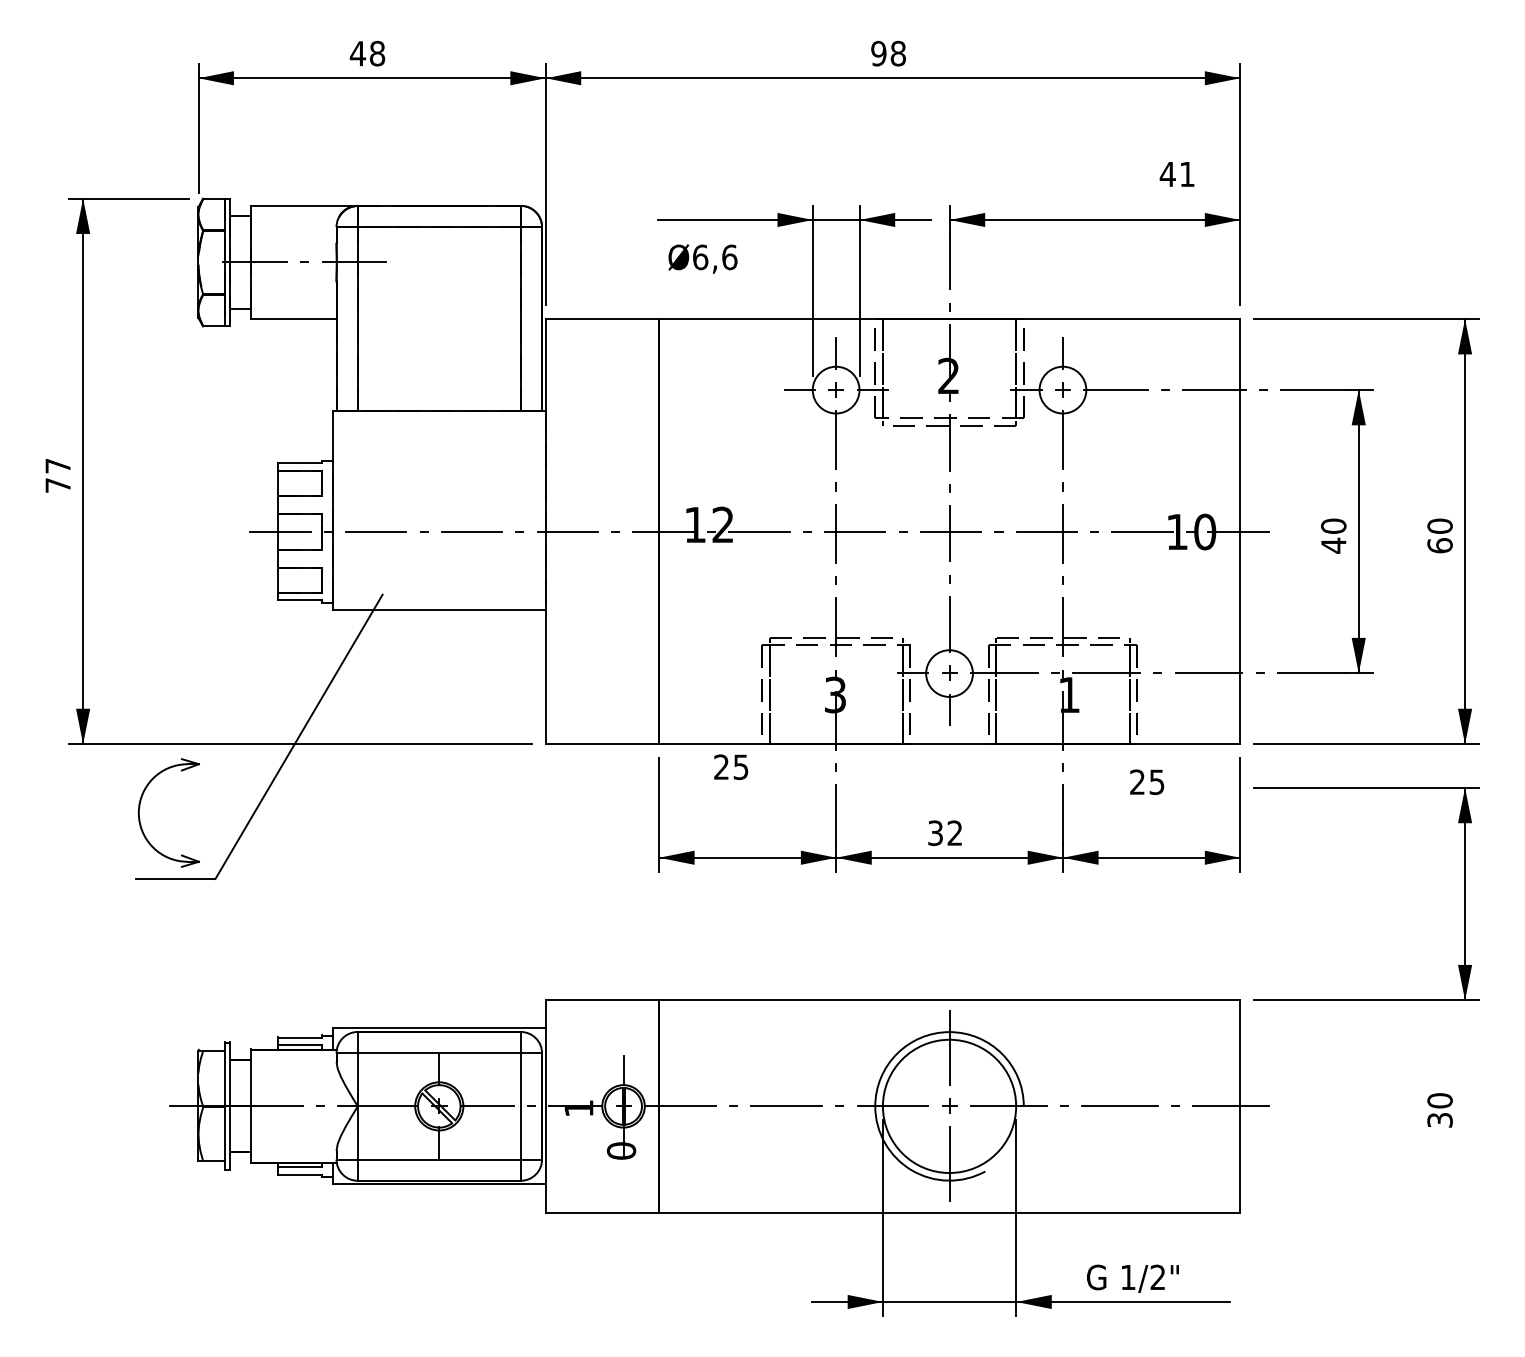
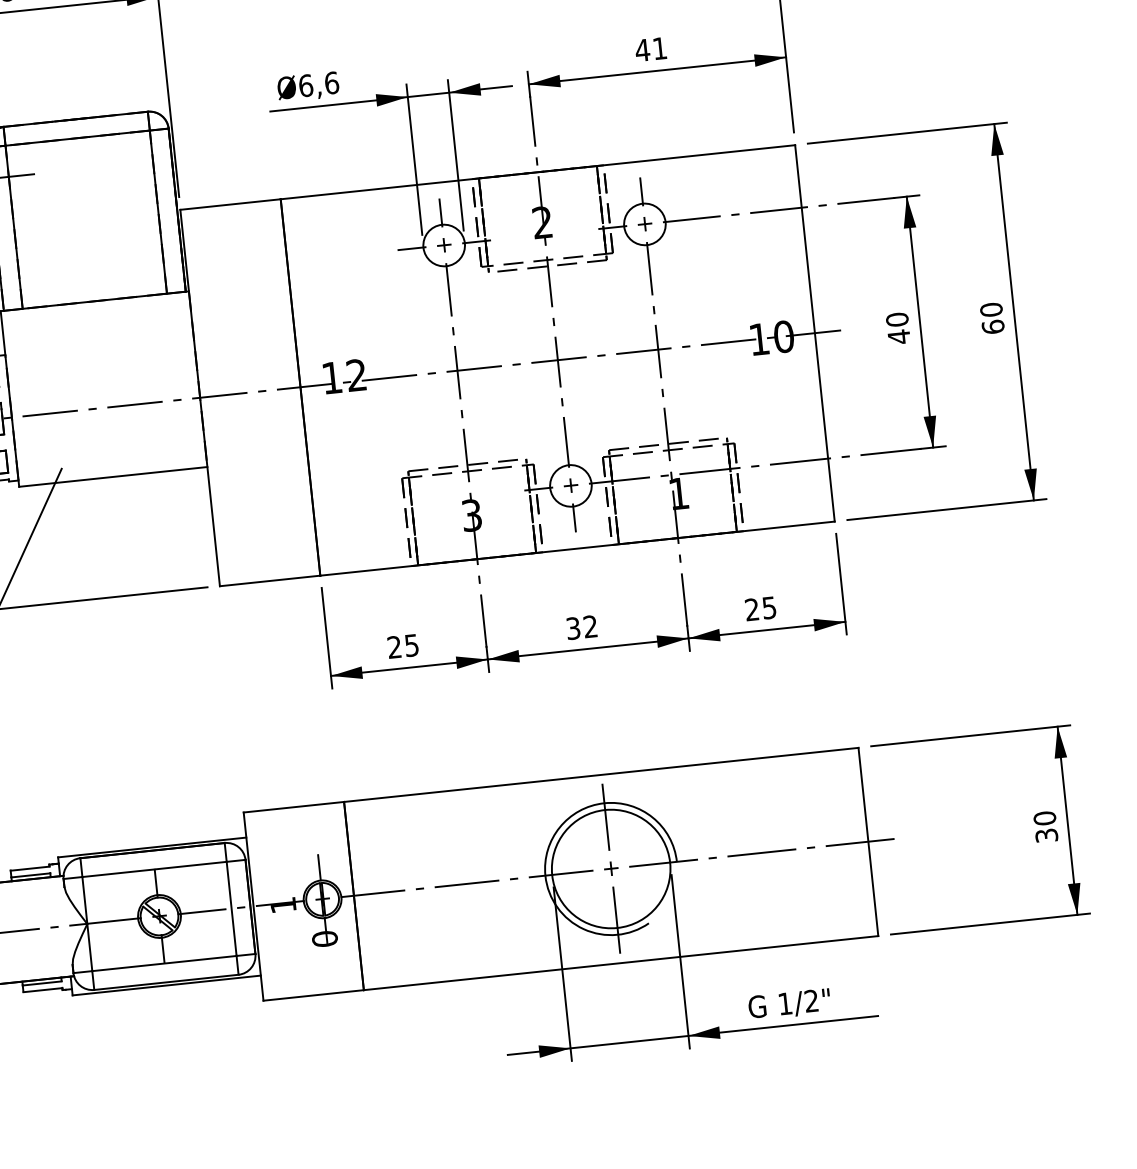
text: (1176, 174) -> (650, 49), moved
text: (702, 258) -> (307, 86), moved
text: (731, 766) -> (403, 645), moved
text: (1147, 781) -> (760, 608), moved
part: (1464, 893) -> (1066, 820), moved

